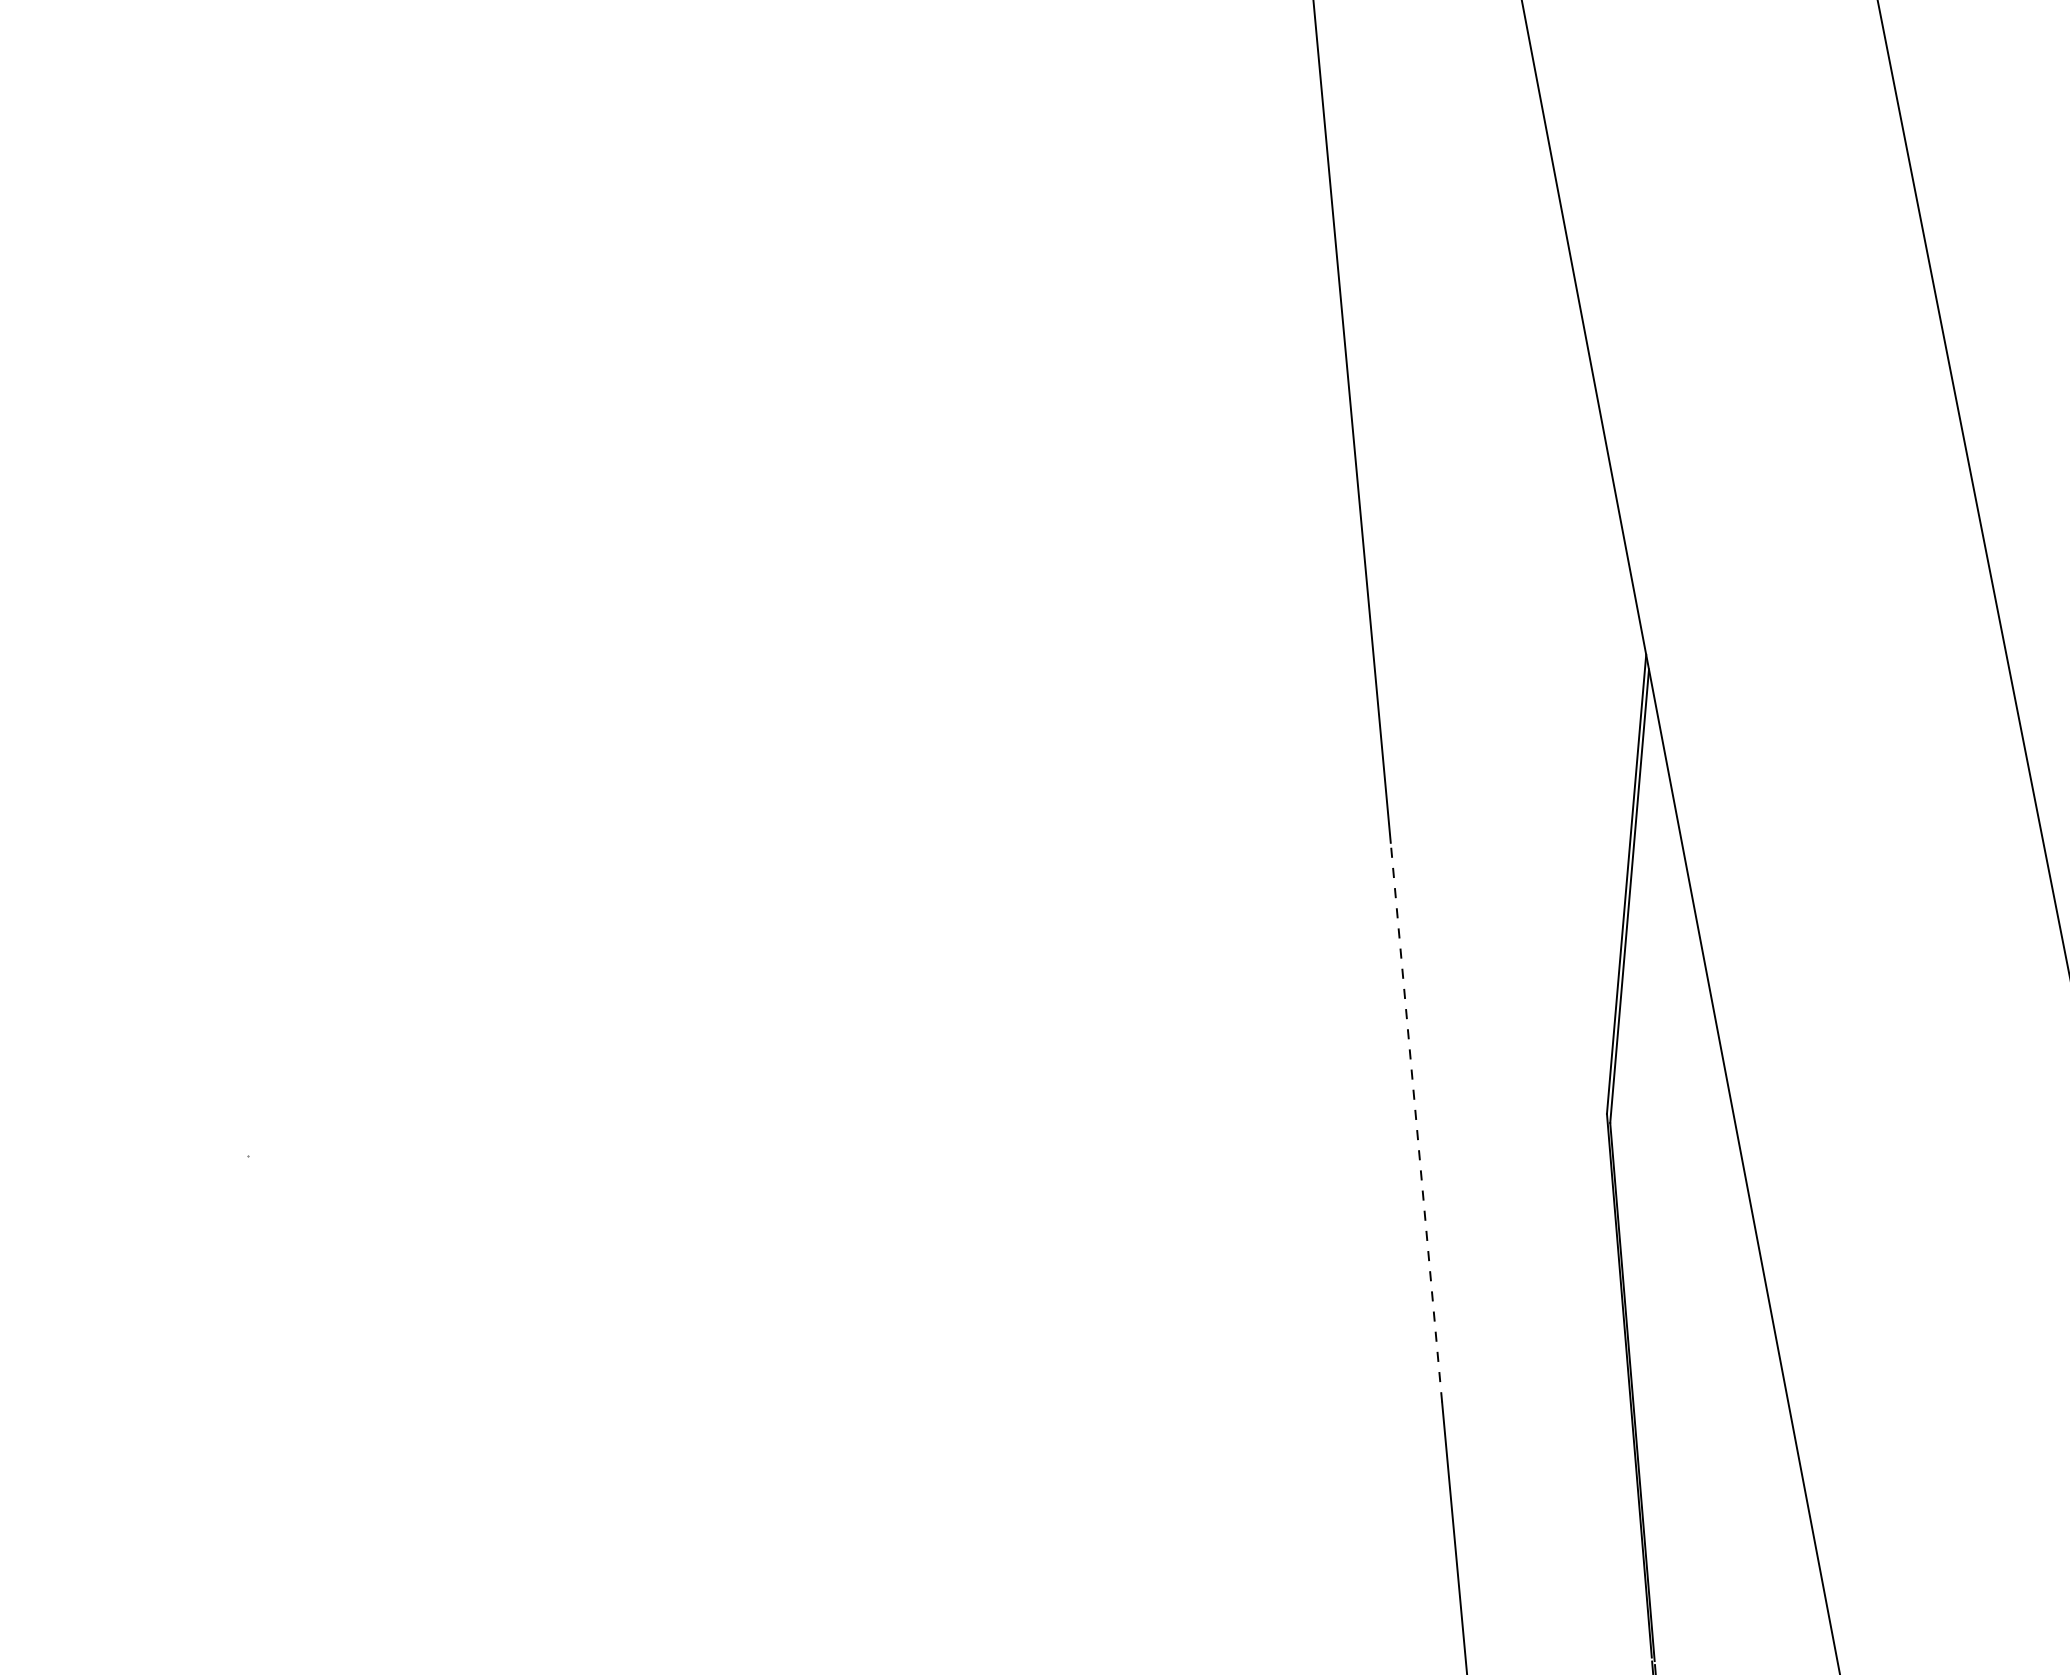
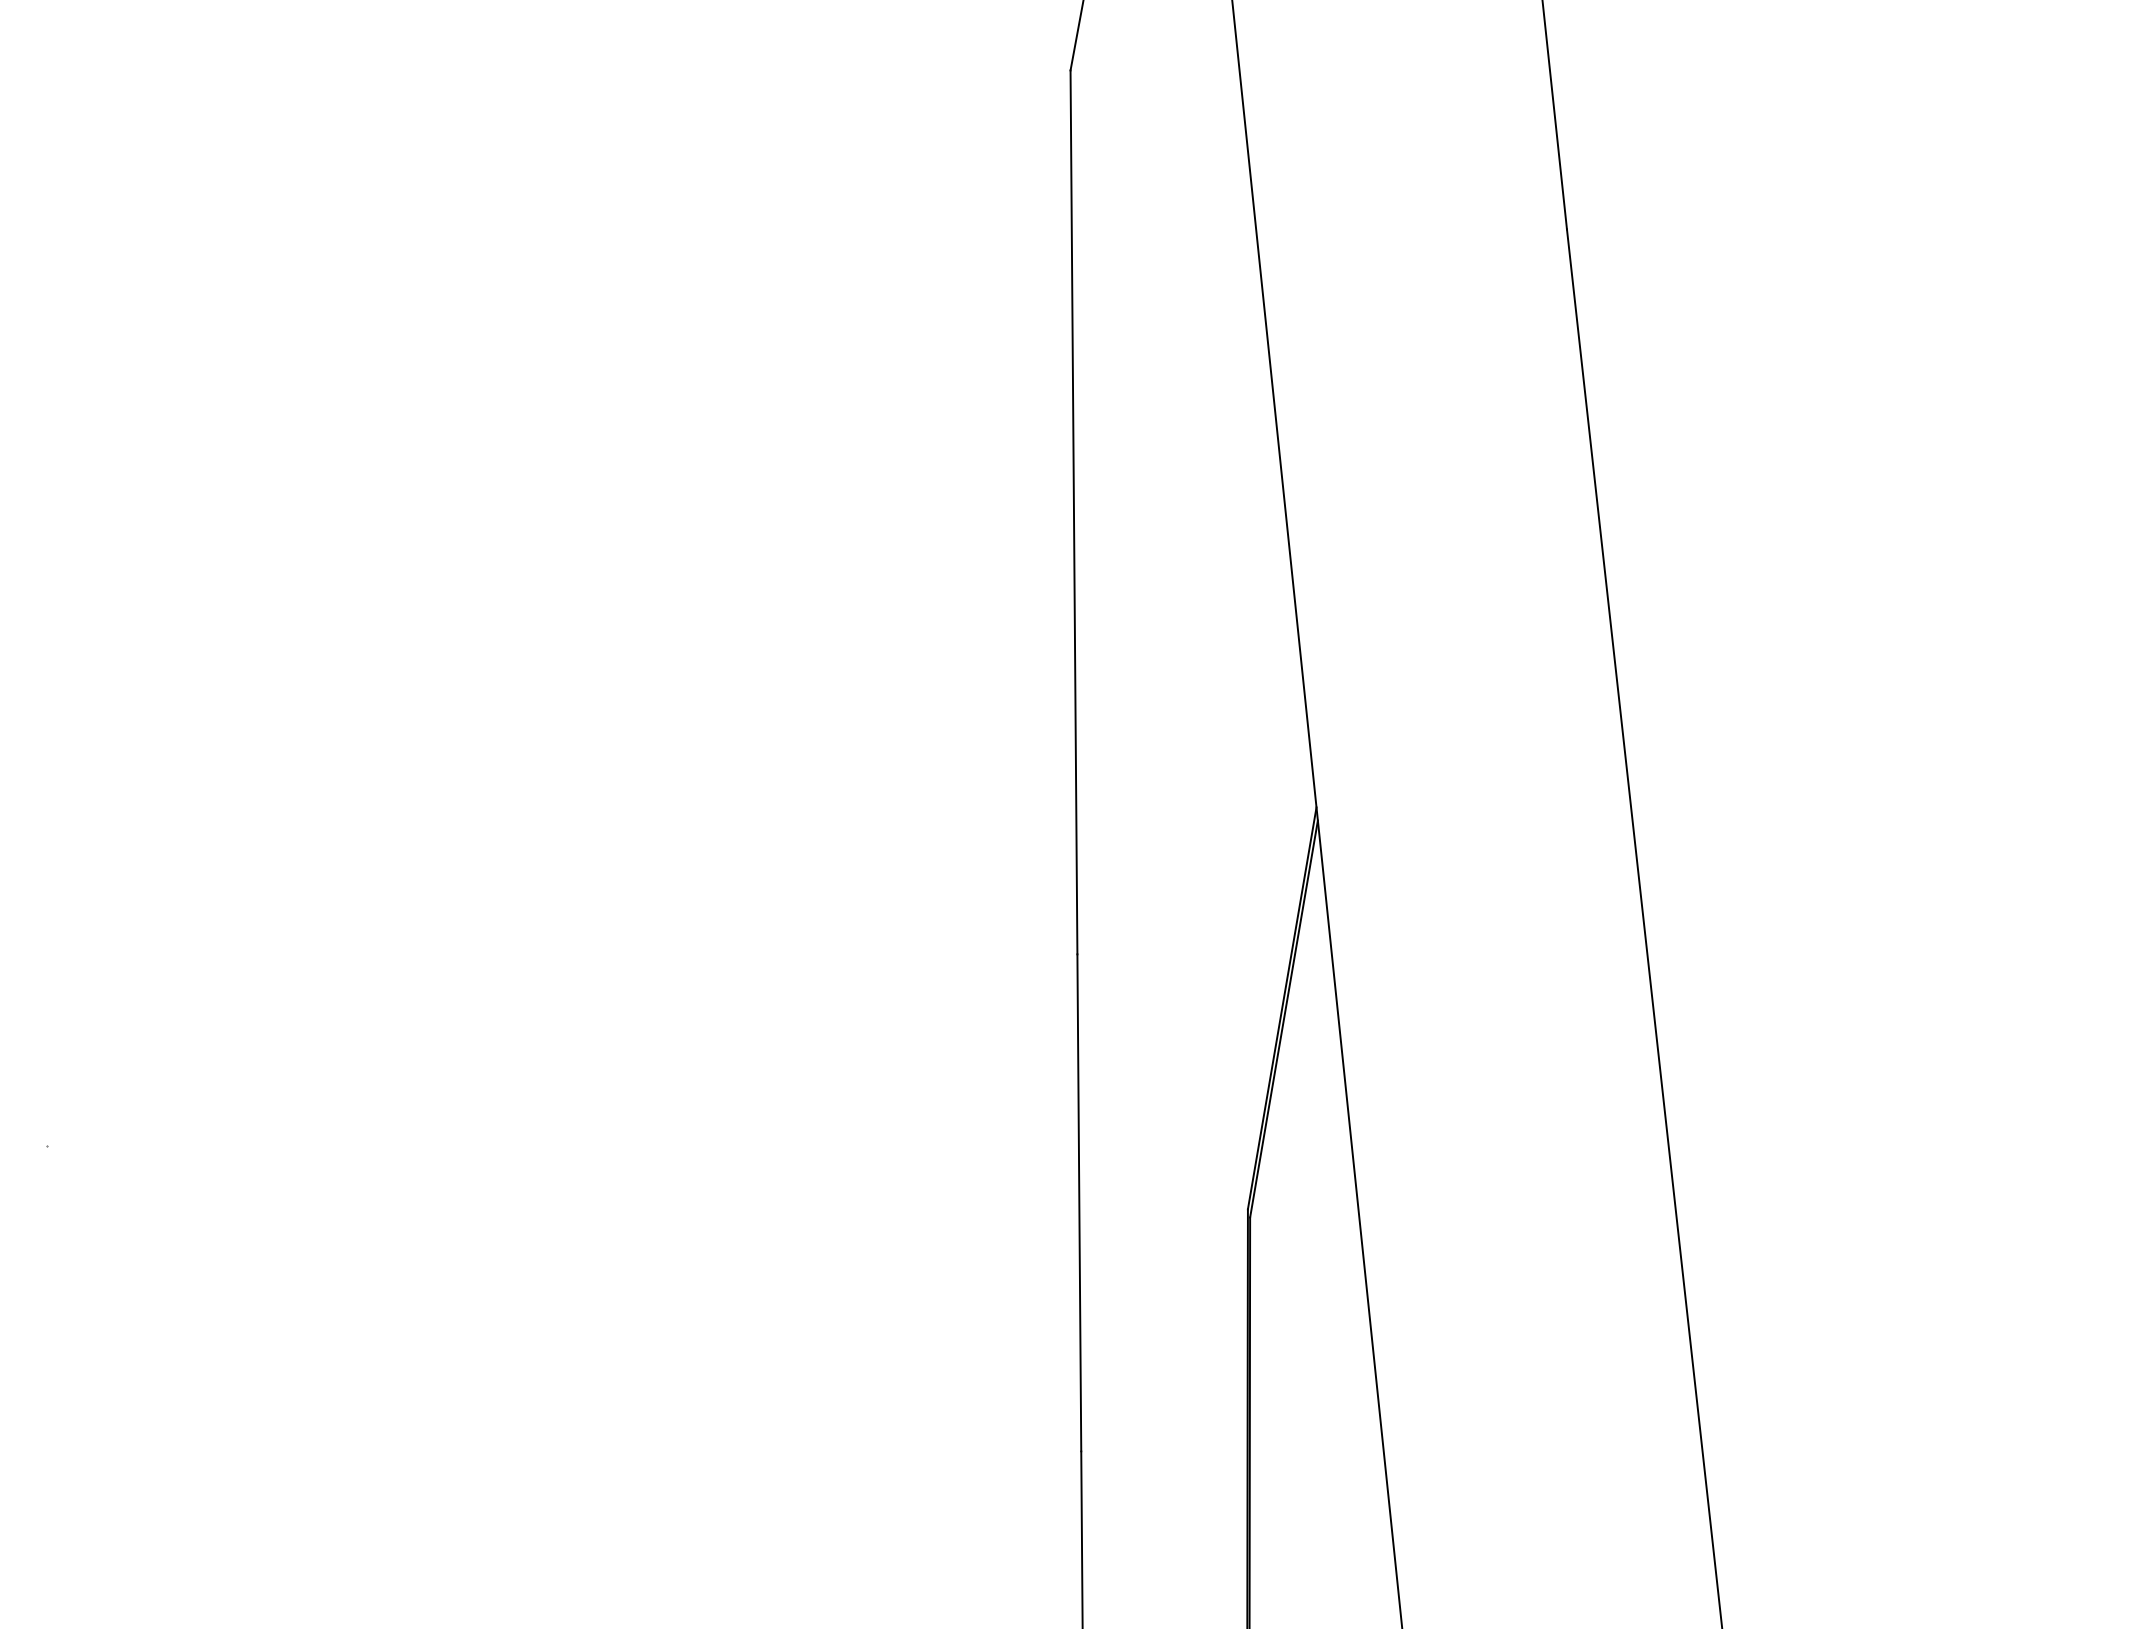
line: (1416, 1122) -> (1079, 1202), dashed -> solid

